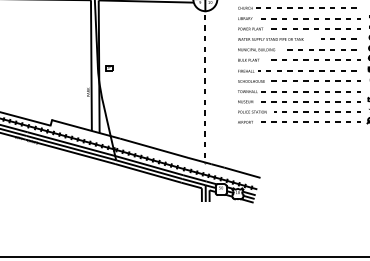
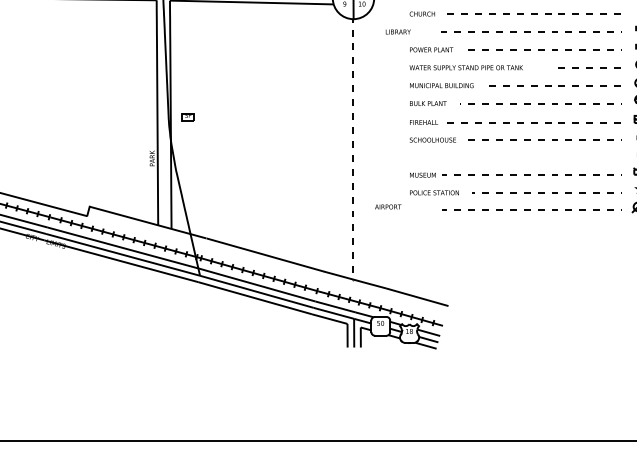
text: (245, 18) -> (398, 31), moved
part: (299, 91) -> (515, 157), removed
text: (245, 122) -> (388, 207), moved

